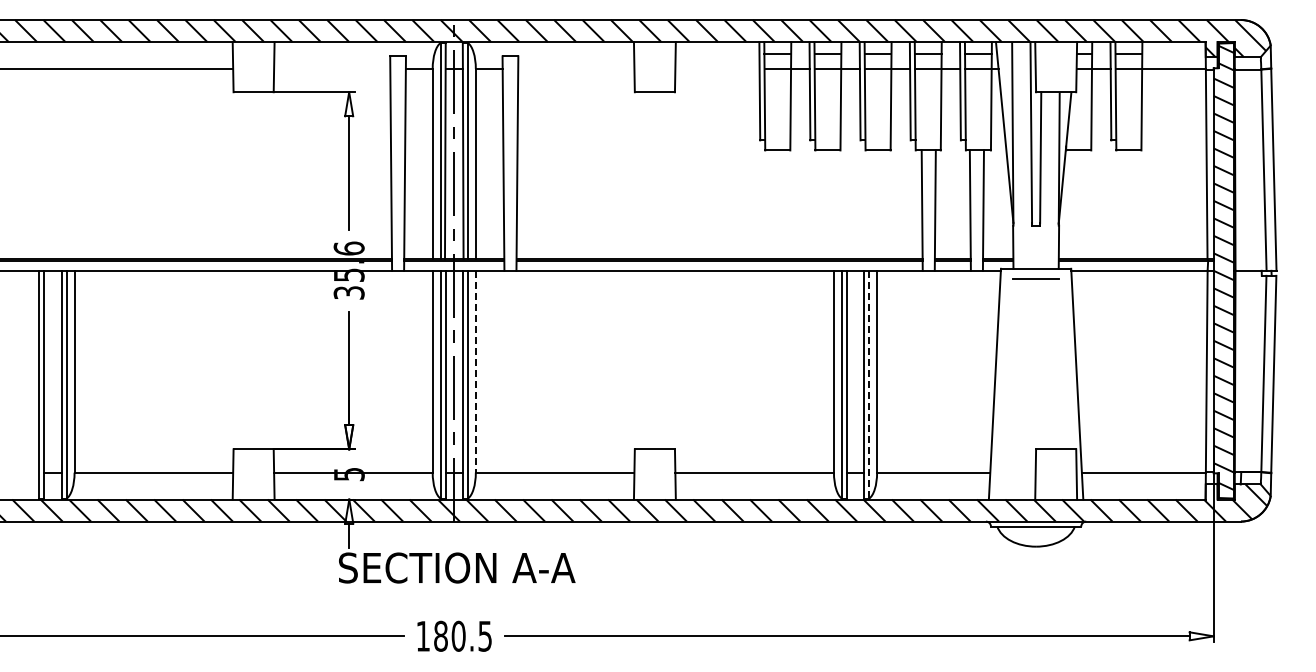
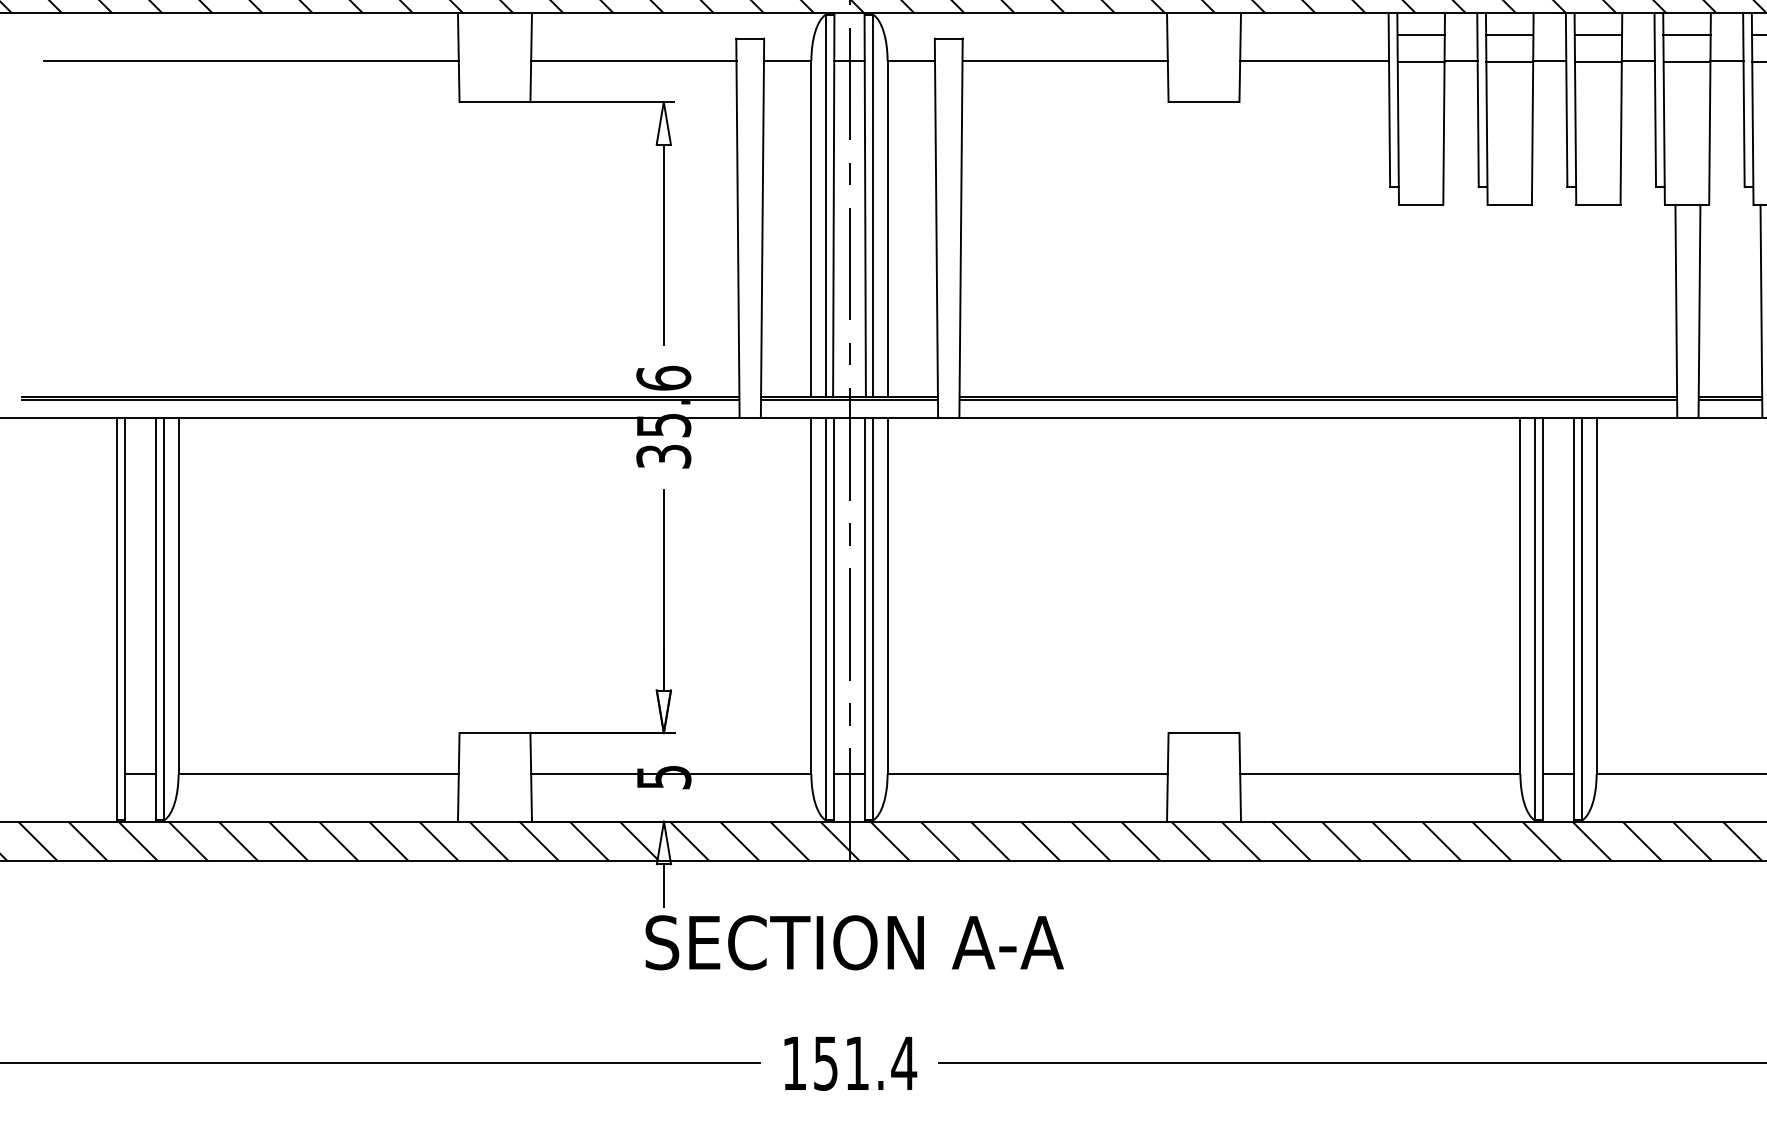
line: (332, 68) -> (634, 60), added
line: (576, 68) -> (1065, 60), added
line: (717, 68) -> (1314, 60), added
line: (475, 371) -> (886, 595), dashed -> solid
line: (869, 384) -> (1583, 618), dashed -> solid
text: (463, 635) -> (865, 1061), 180.5 -> 151.4

